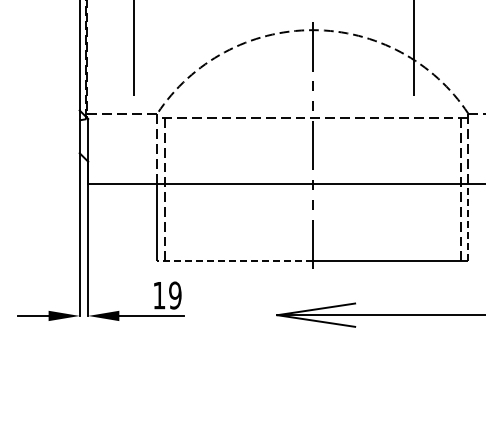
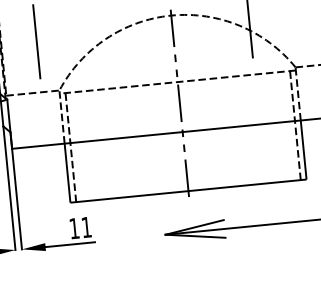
line: (468, 222) -> (303, 150), dashed -> solid
line: (235, 261) -> (129, 197), dashed -> solid
text: (175, 295) -> (86, 227), 19 -> 11

